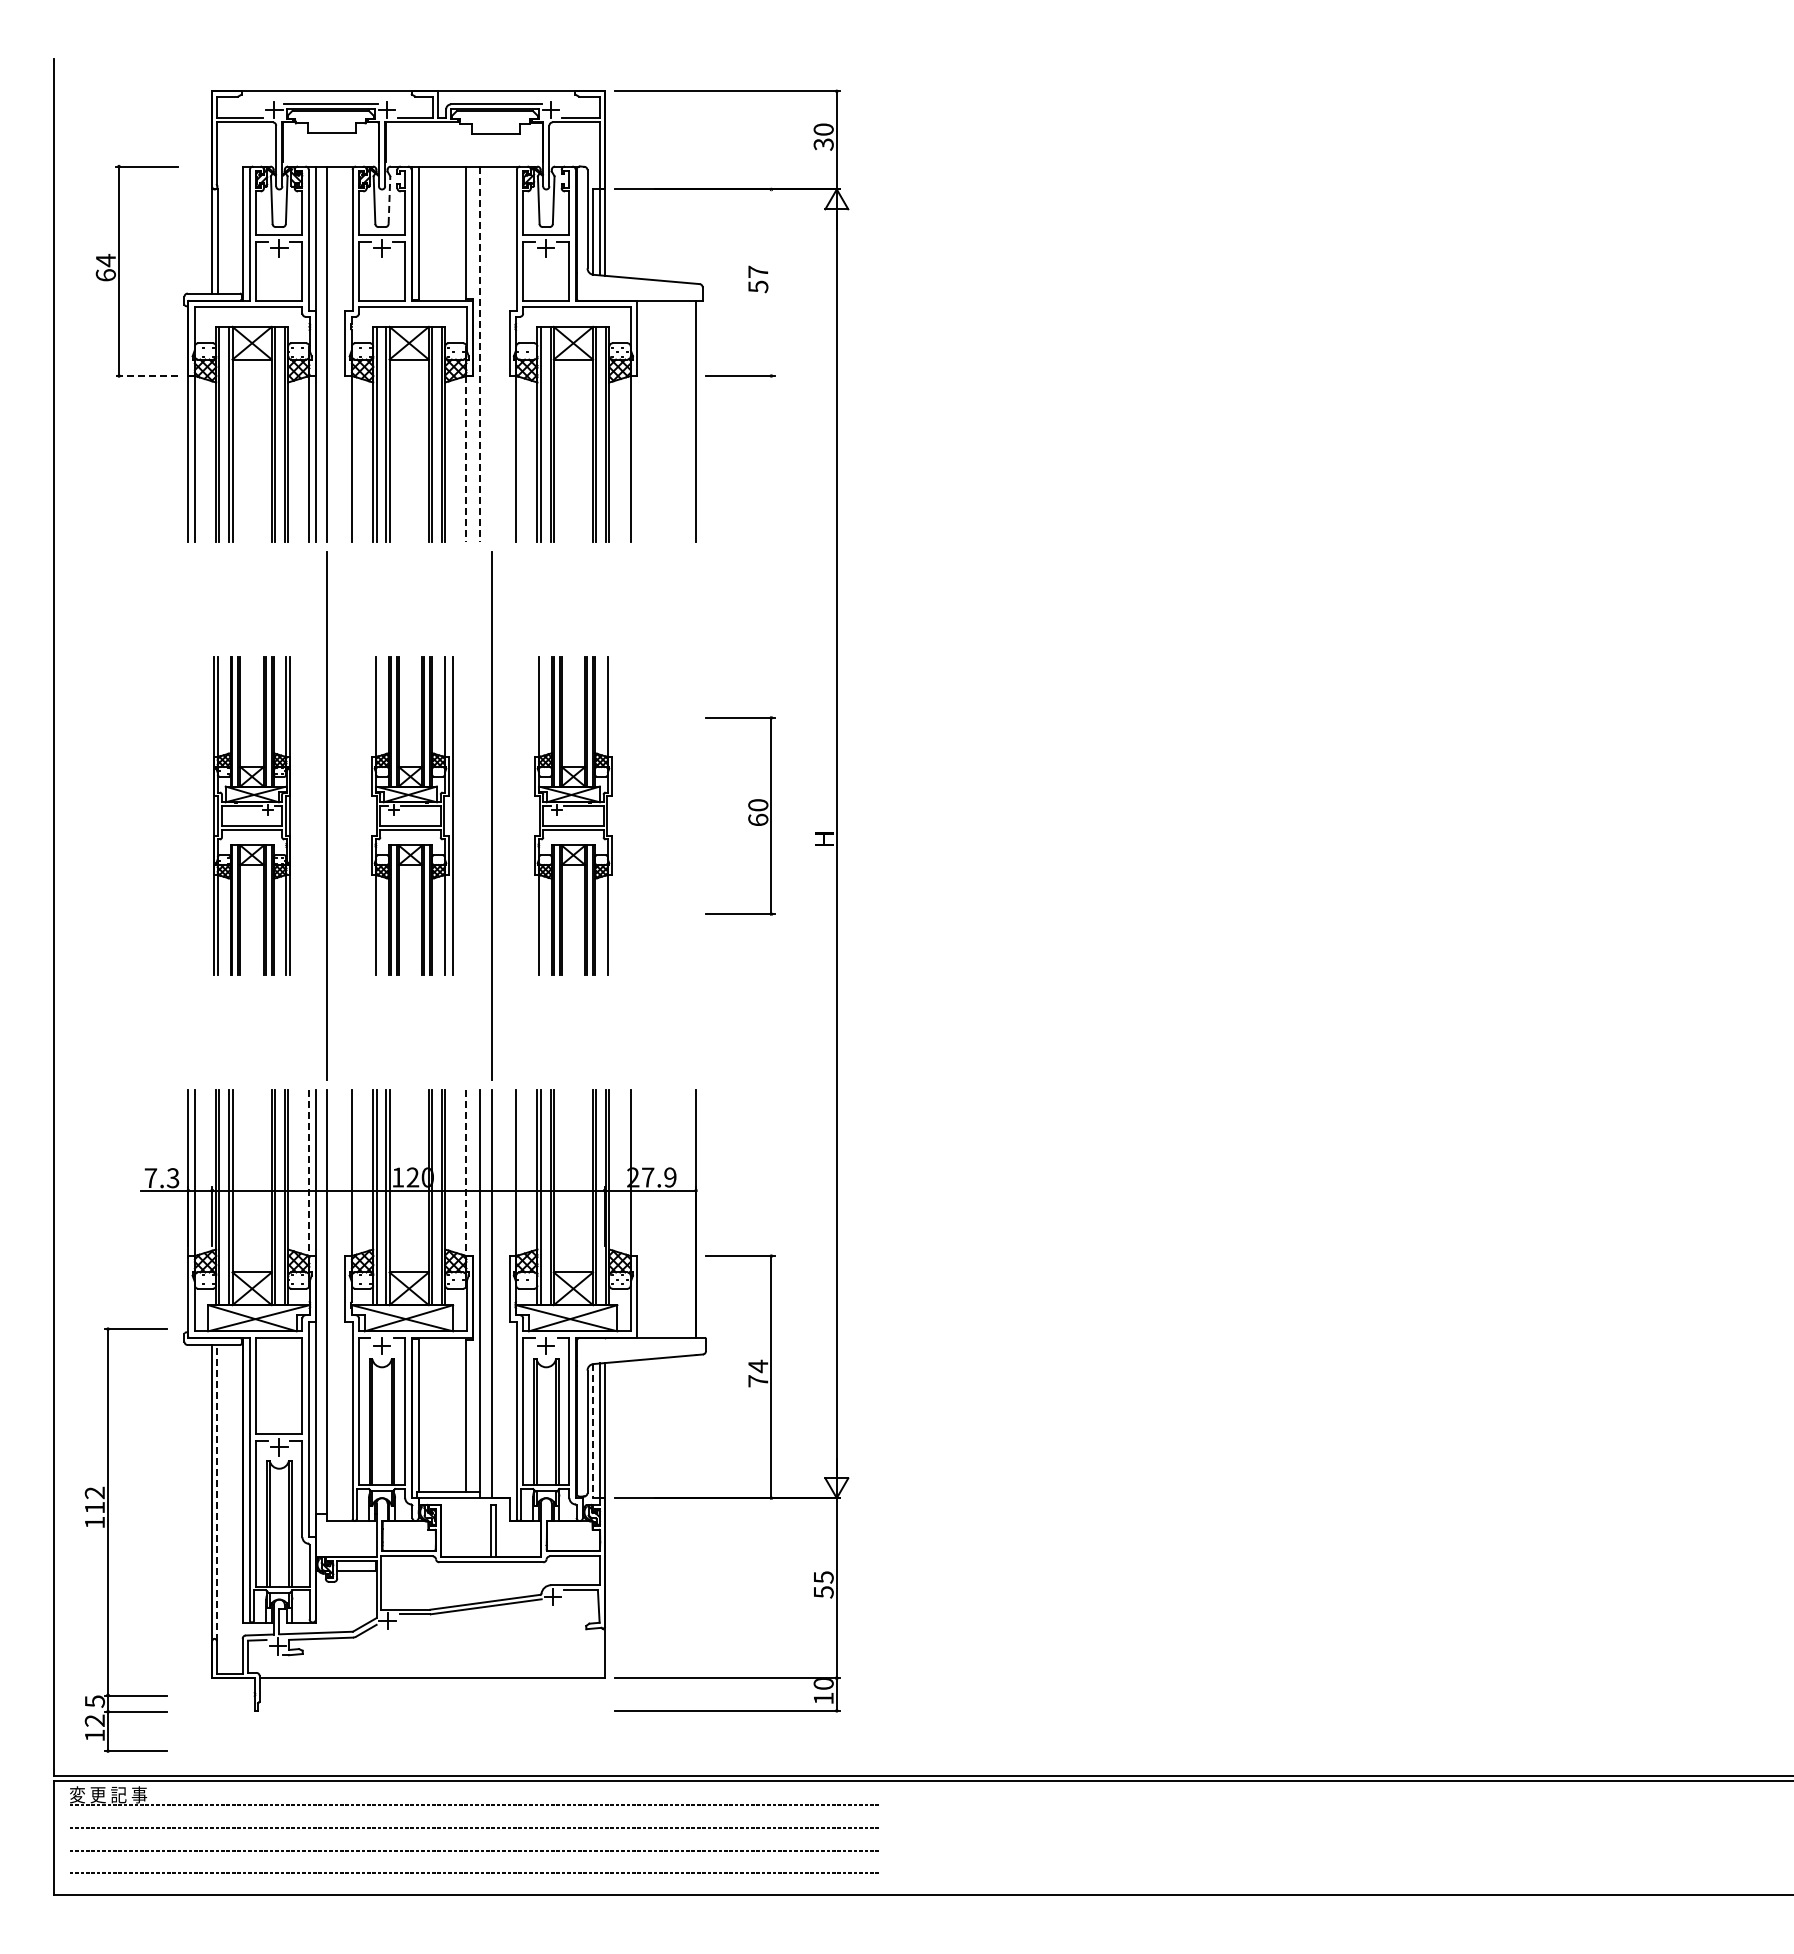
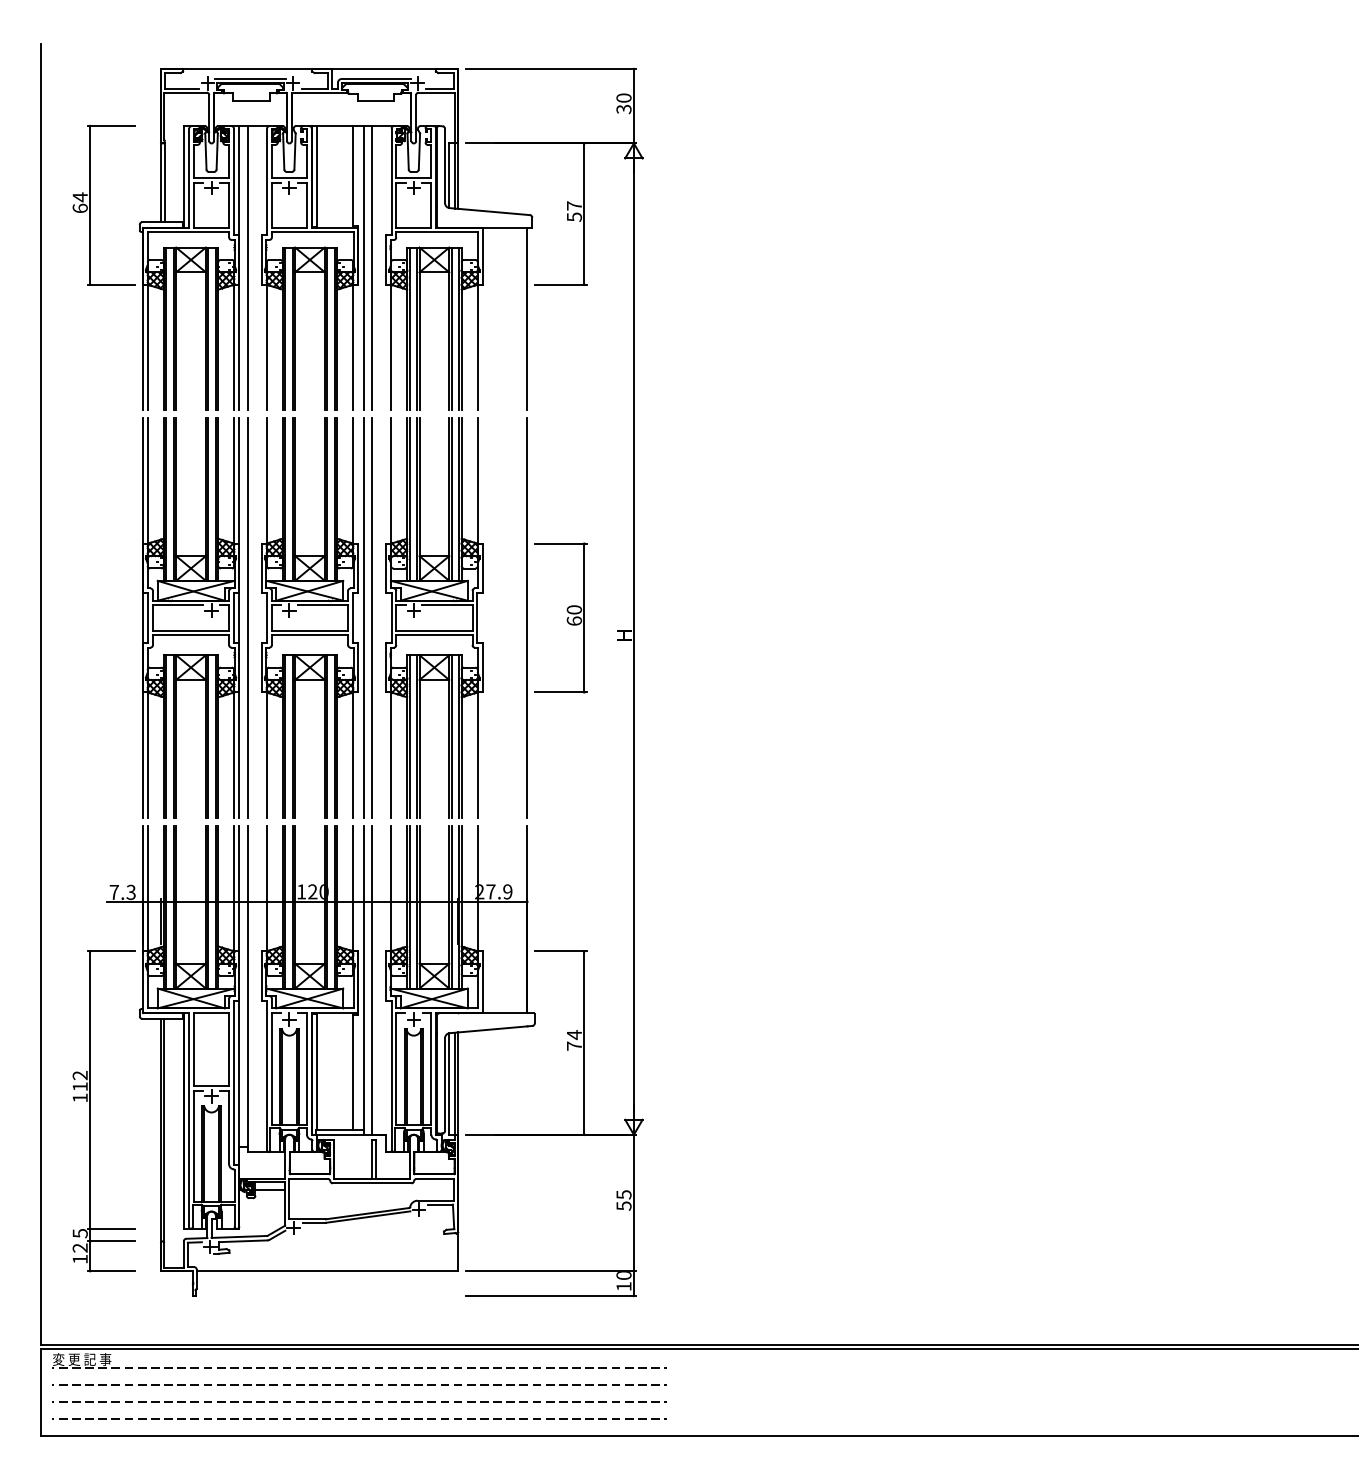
line: (389, 200) -> (295, 151), dashed -> solid
line: (771, 282) -> (584, 213), added
line: (480, 354) -> (364, 268), dashed -> solid
line: (491, 354) -> (372, 268), added
line: (146, 375) -> (110, 284), dashed -> solid
line: (466, 459) -> (353, 347), dashed -> solid
part: (251, 815) -> (190, 617), size x1.67
part: (412, 815) -> (312, 617), size x1.67
part: (573, 815) -> (434, 617), size x1.67
line: (696, 815) -> (527, 617), added
line: (309, 1173) -> (234, 888), dashed -> solid
line: (466, 1173) -> (353, 888), dashed -> solid
line: (592, 1431) -> (448, 1084), dashed -> solid
line: (216, 1492) -> (164, 1130), dashed -> solid
part: (108, 1539) -> (90, 1110), moved

